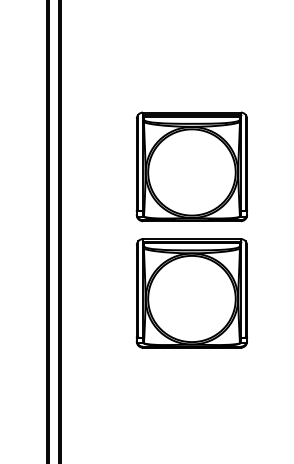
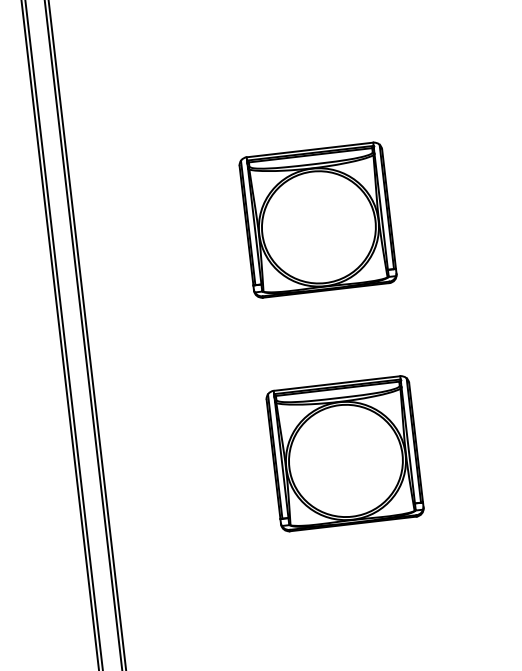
part: (191, 166) -> (317, 219), size x0.7
part: (191, 293) -> (344, 453), size x0.7

